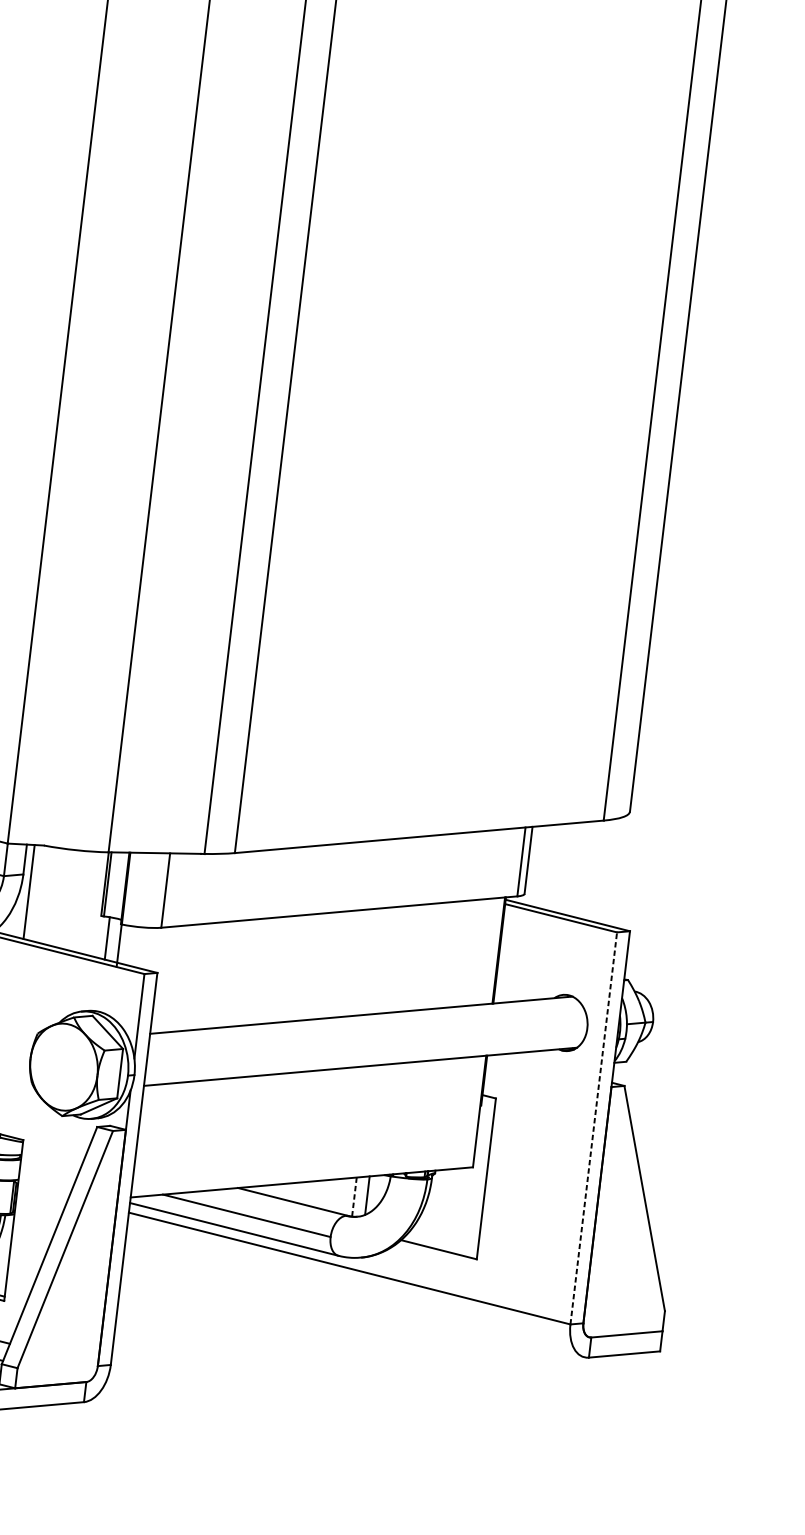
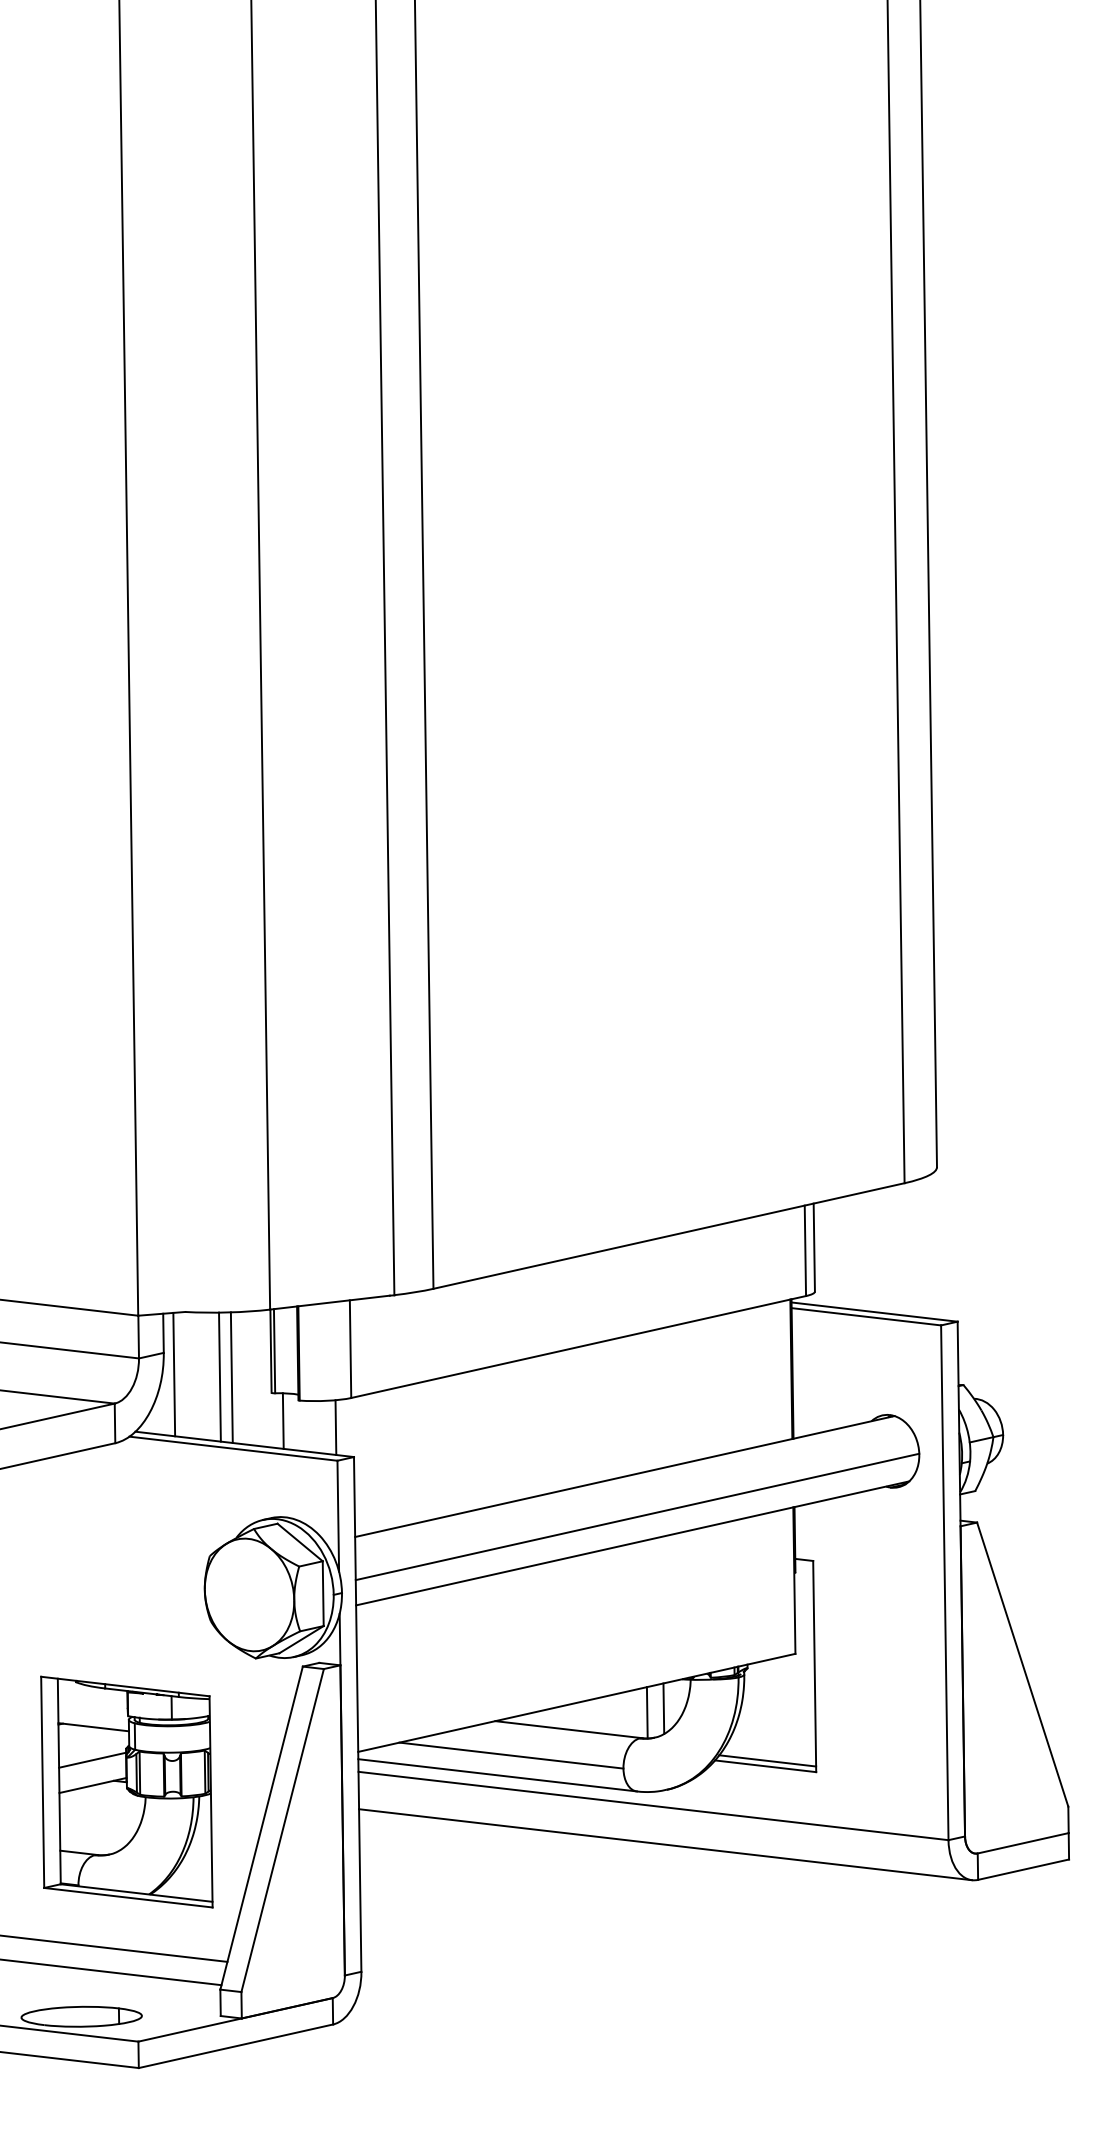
line: (63, 898) -> (219, 1376), added
line: (72, 900) -> (231, 1377), added
line: (118, 945) -> (335, 1427), moved
line: (366, 1046) -> (637, 1516), added
line: (593, 1128) -> (944, 1582), dashed -> solid
line: (354, 1196) -> (647, 1712), dashed -> solid
line: (440, 1245) -> (767, 1760), added
line: (354, 1299) -> (665, 1844), added

